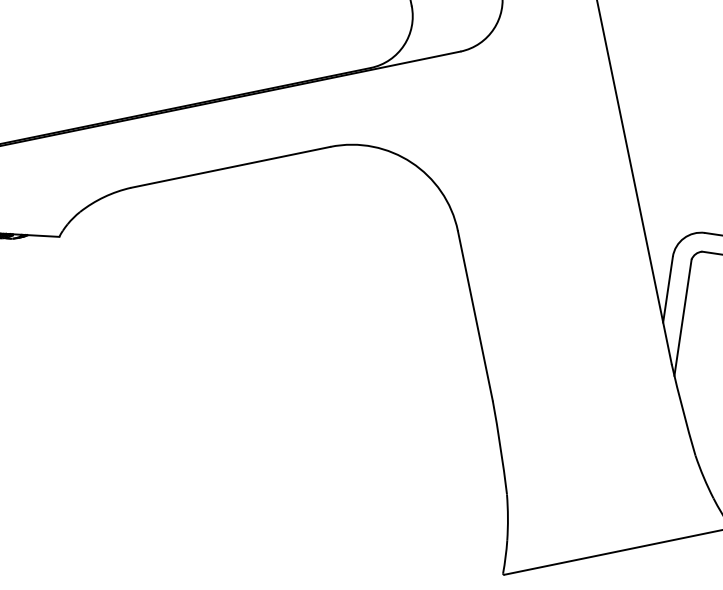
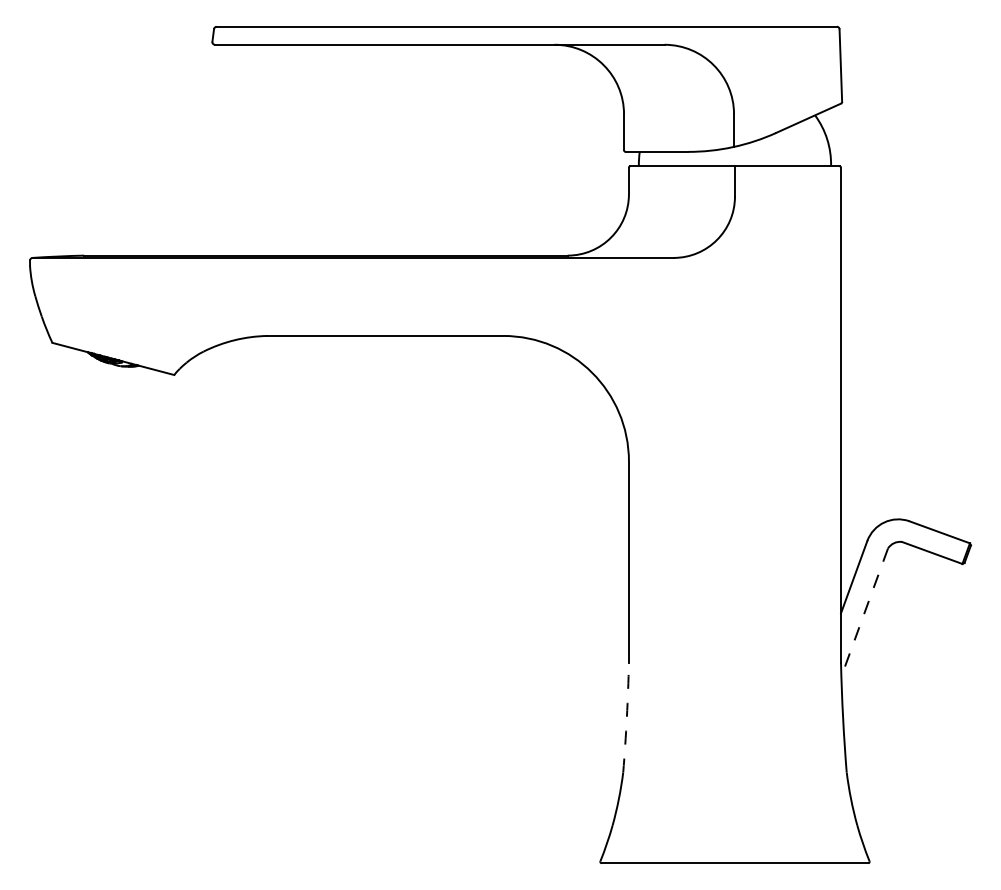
line: (683, 318) -> (864, 613), solid -> dashed
arc: (500, 447) -> (626, 717), solid -> dashed

